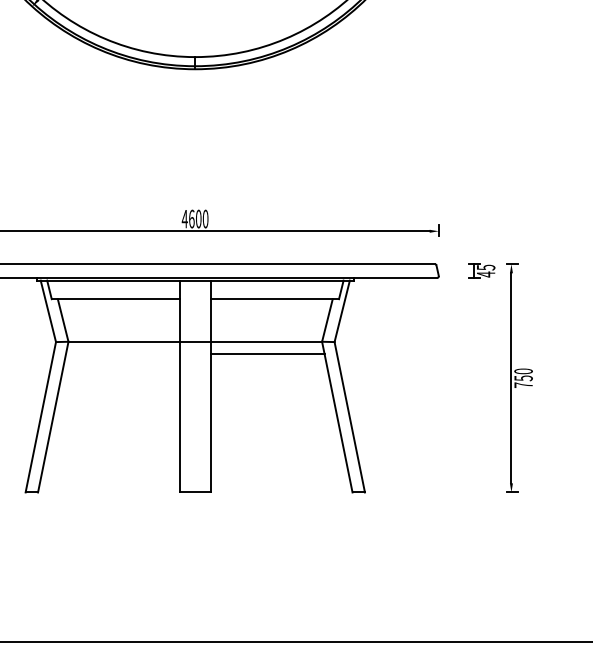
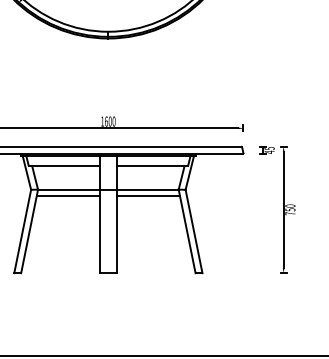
text: (184, 218) -> (102, 121), 4600 -> 1600
line: (121, 354) -> (67, 196), added

